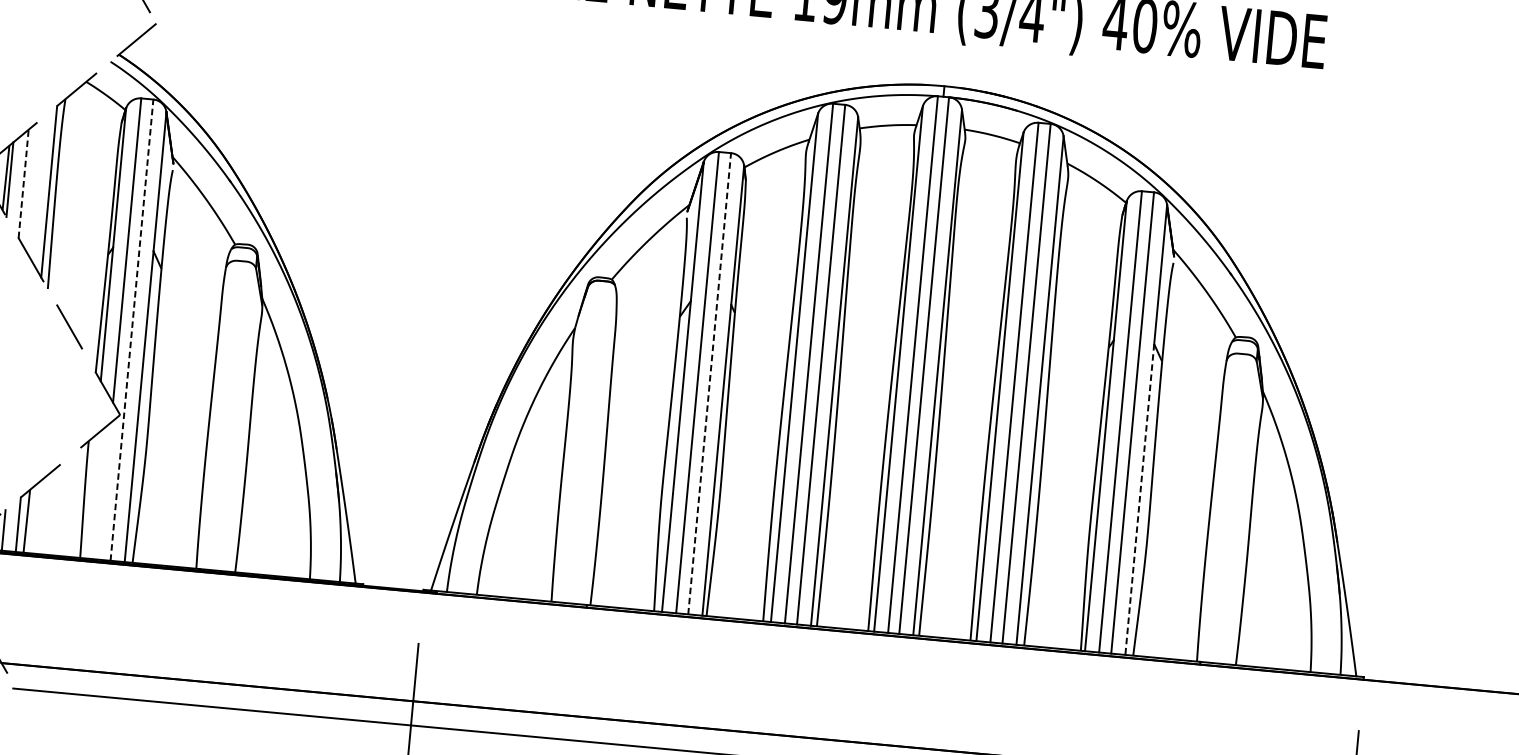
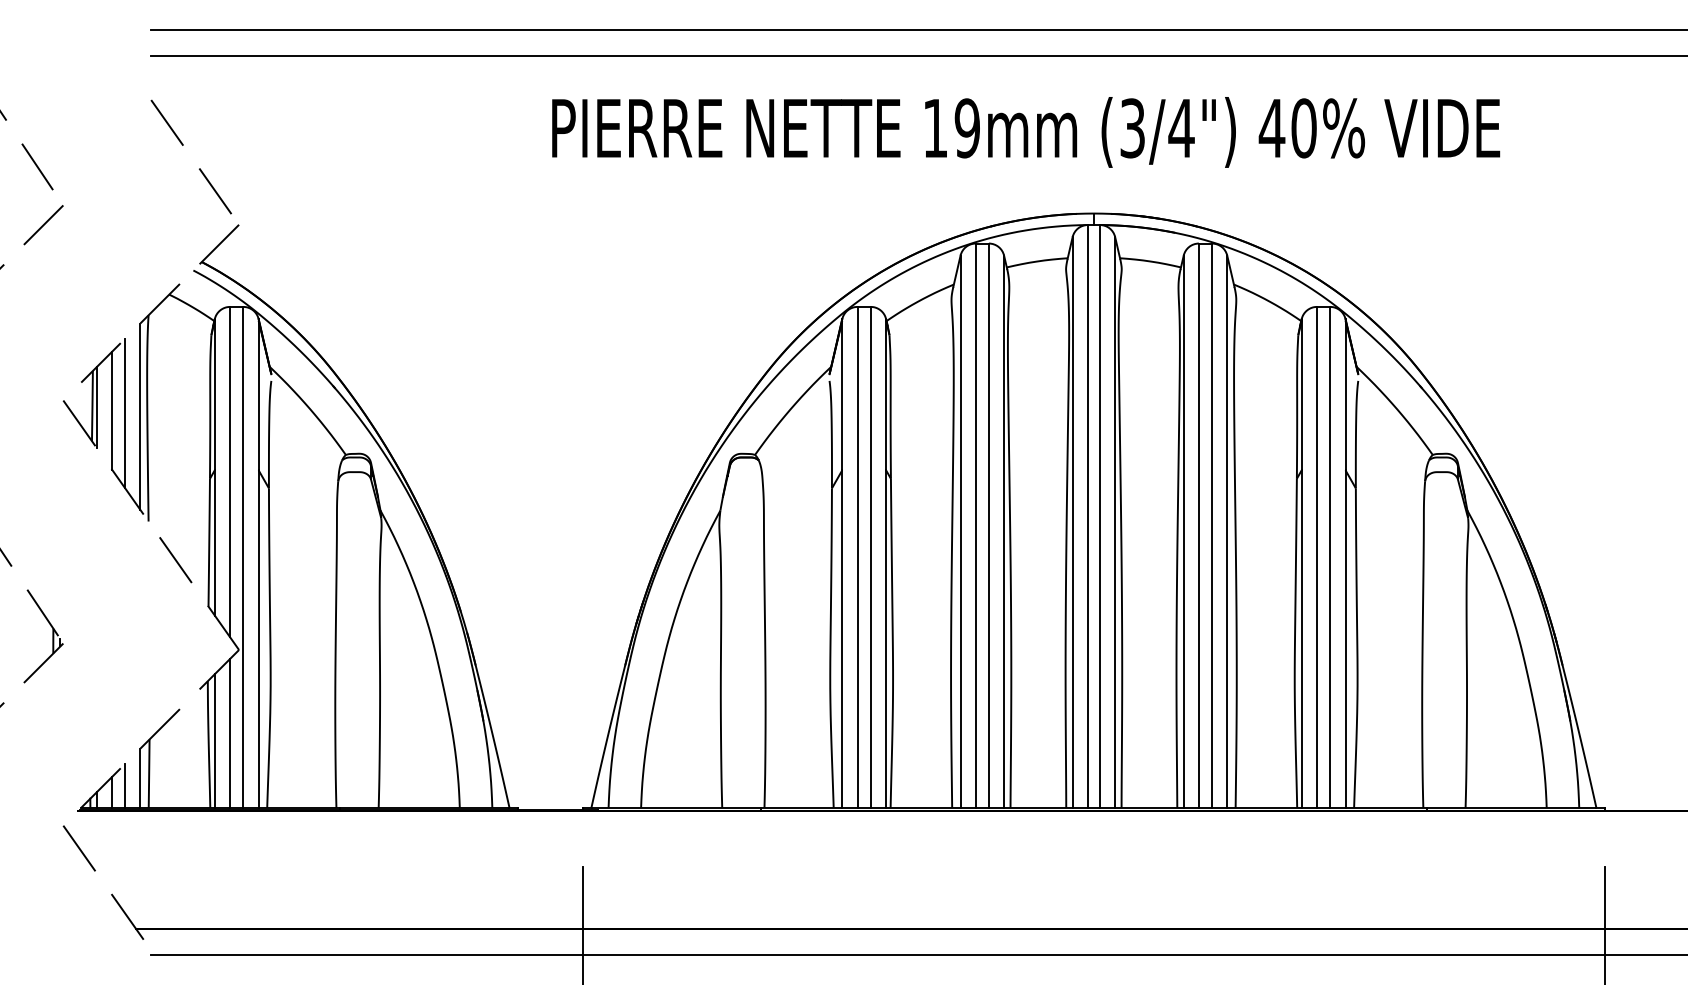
line: (24, 183) -> (112, 410), dashed -> solid
line: (35, 187) -> (125, 413), added
line: (132, 330) -> (243, 557), dashed -> solid
line: (709, 383) -> (870, 557), dashed -> solid
line: (105, 490) -> (230, 732), added
line: (89, 496) -> (214, 740), added
line: (1139, 499) -> (1345, 639), dashed -> solid

